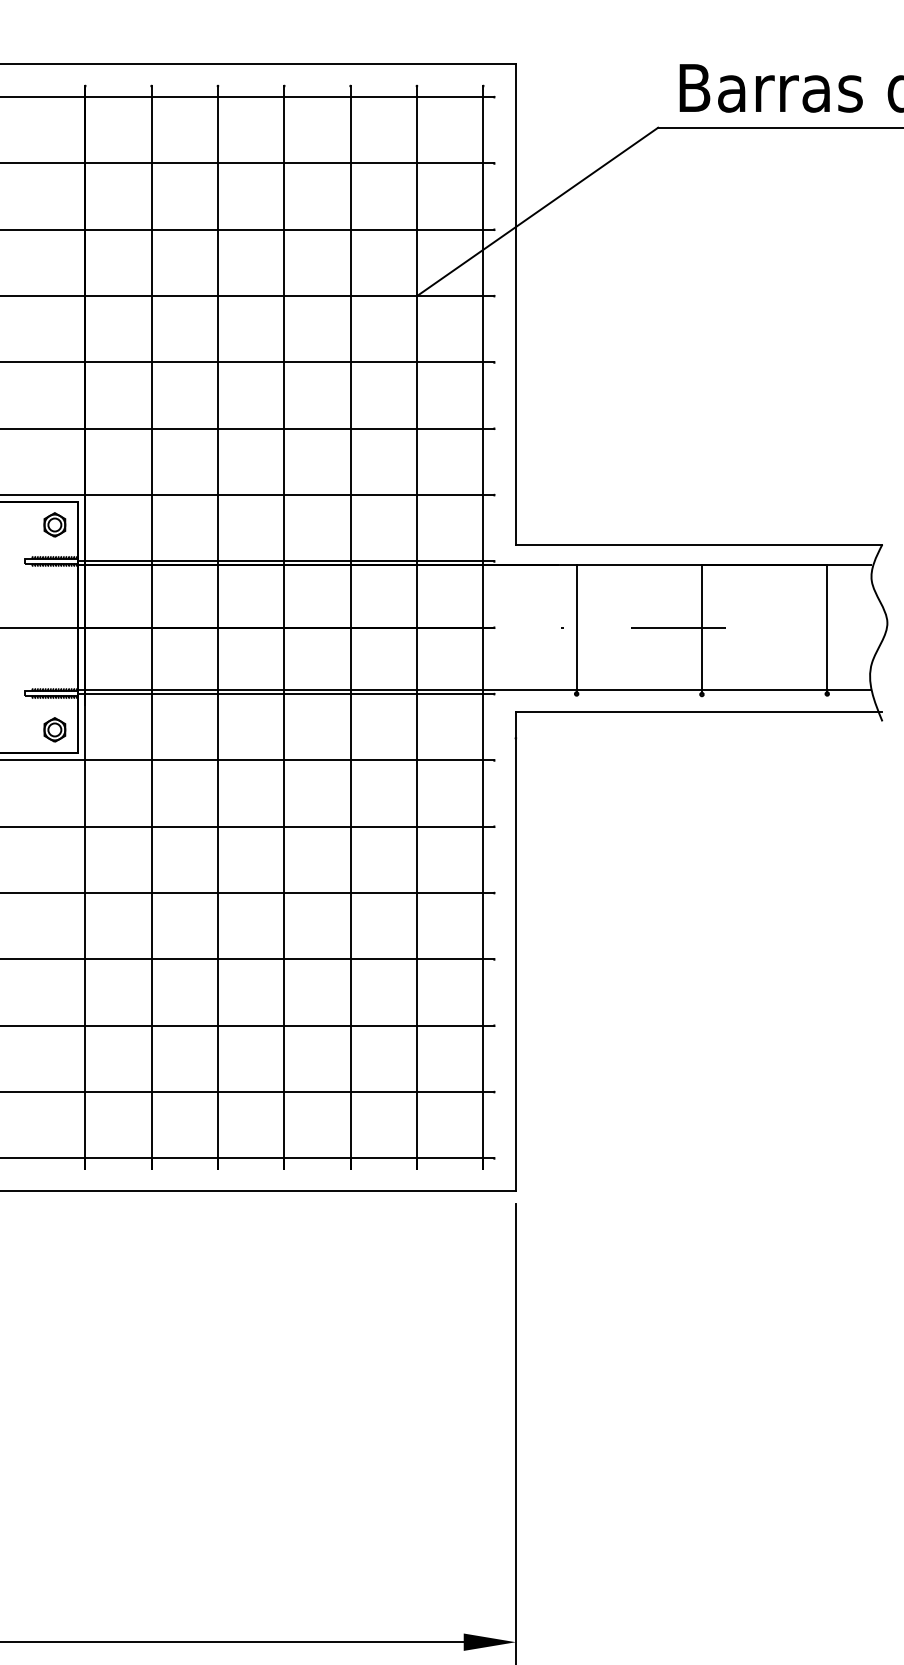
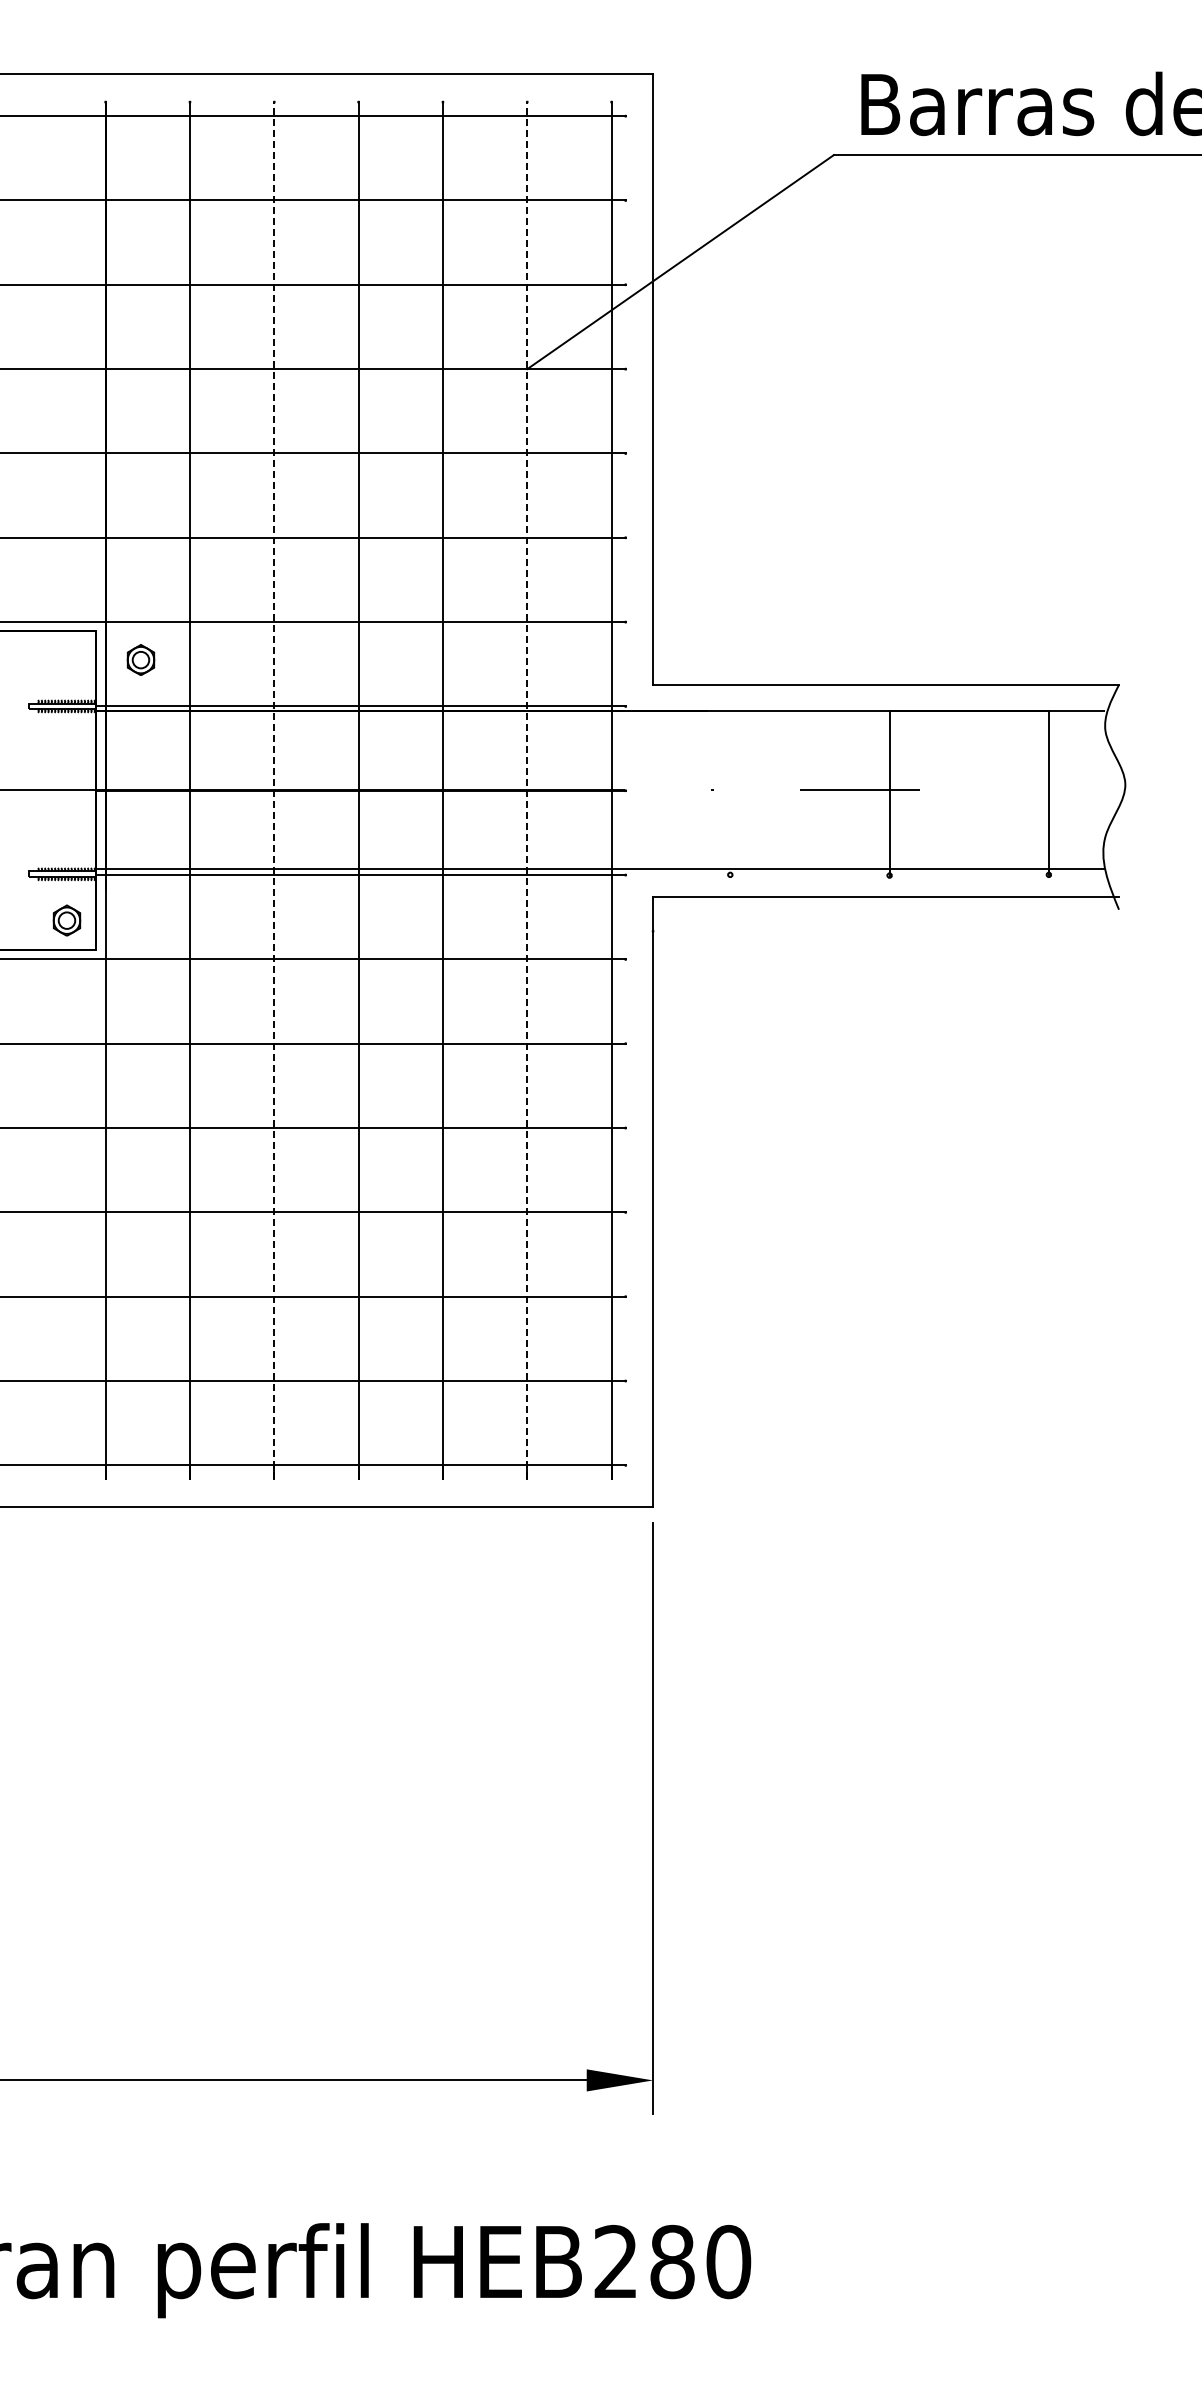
part: (54, 524) -> (140, 659), moved
line: (218, 627) -> (274, 790), solid -> dashed
line: (417, 627) -> (527, 790), solid -> dashed
line: (576, 629) -> (730, 792), removed

